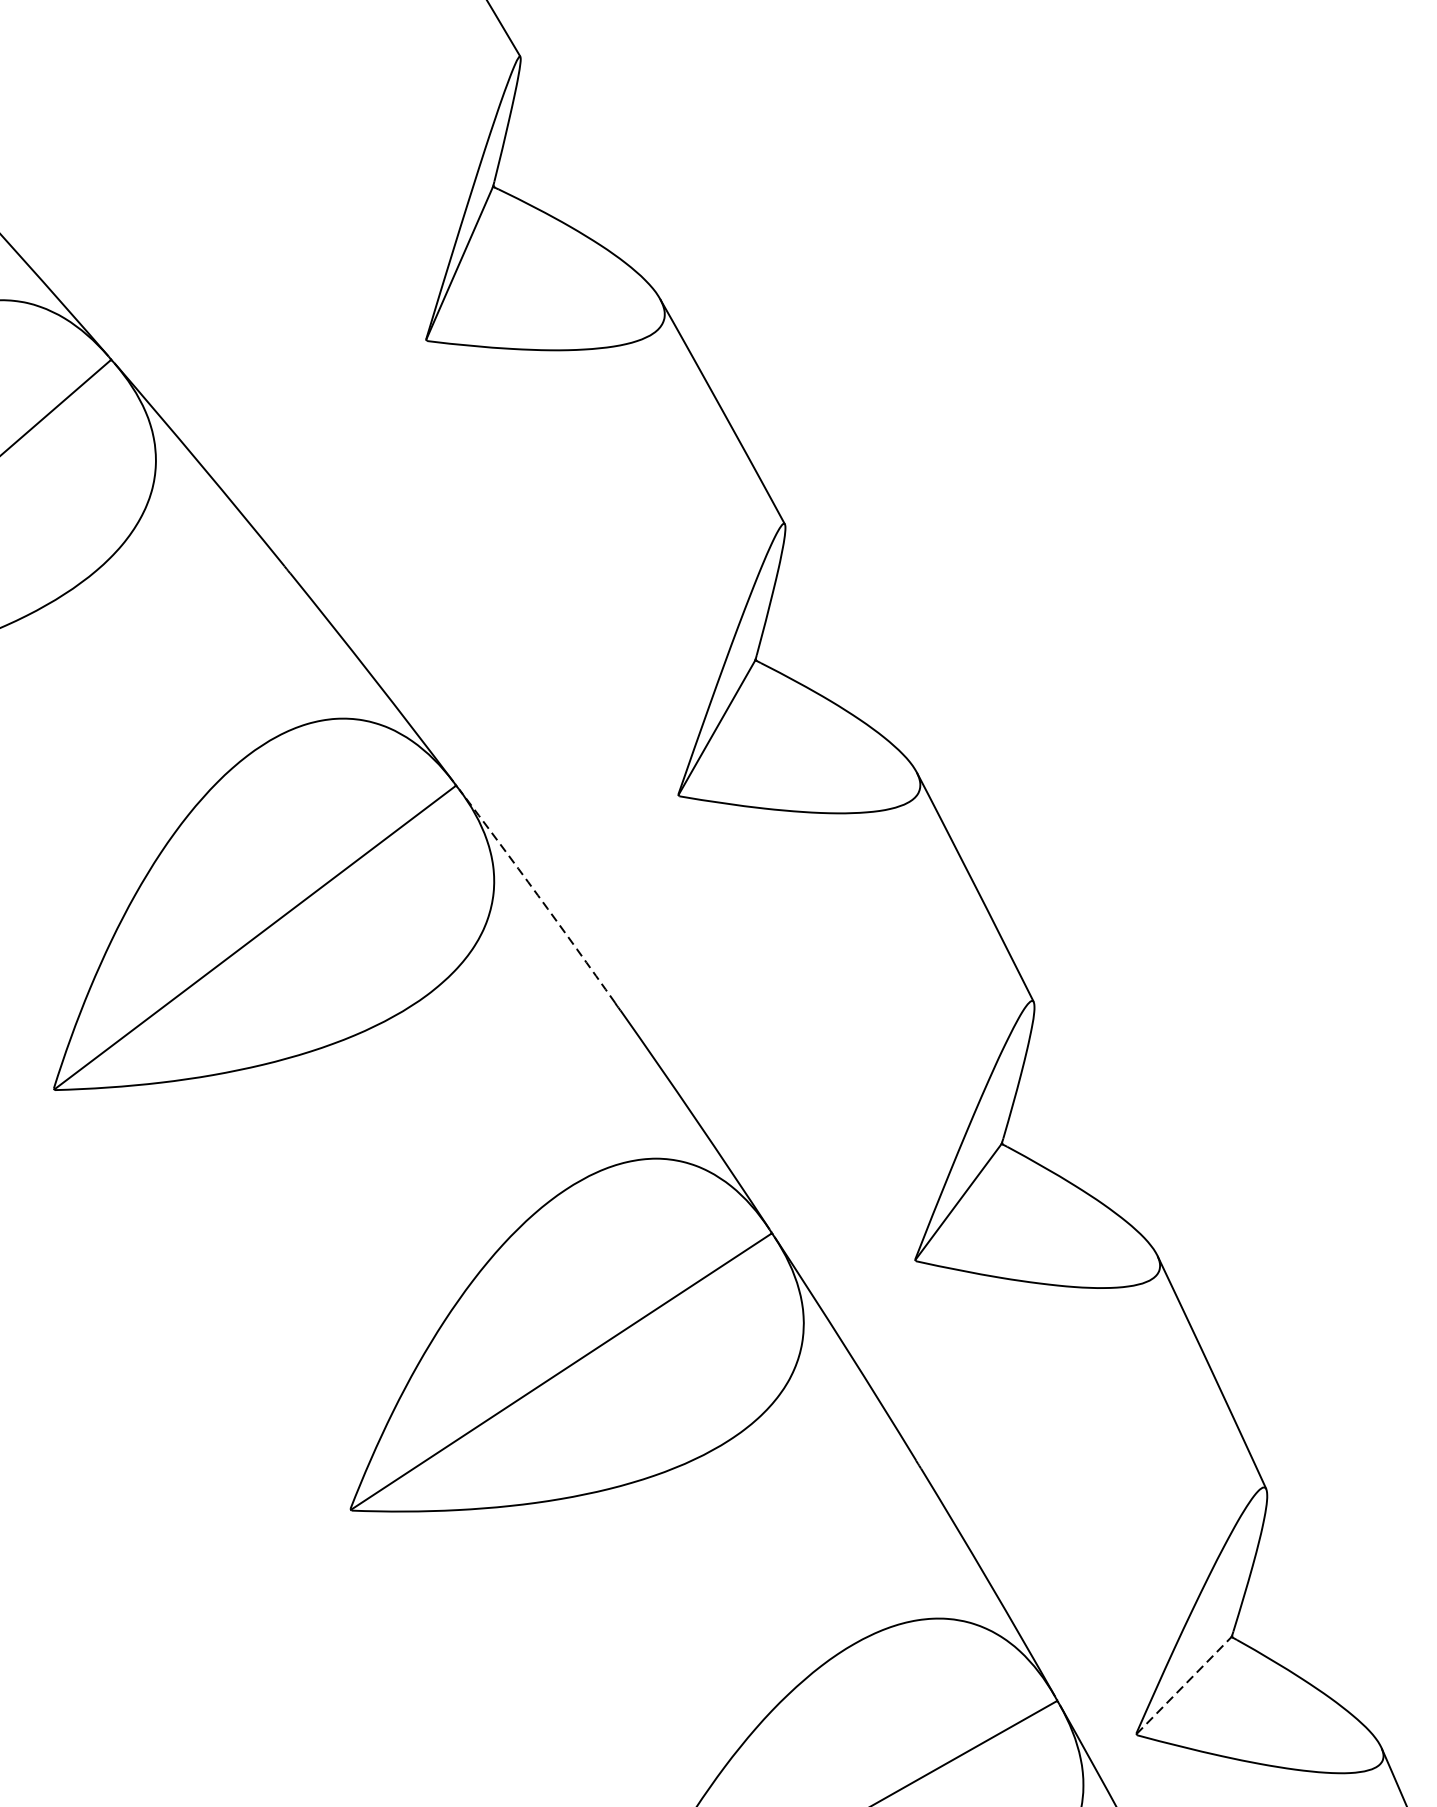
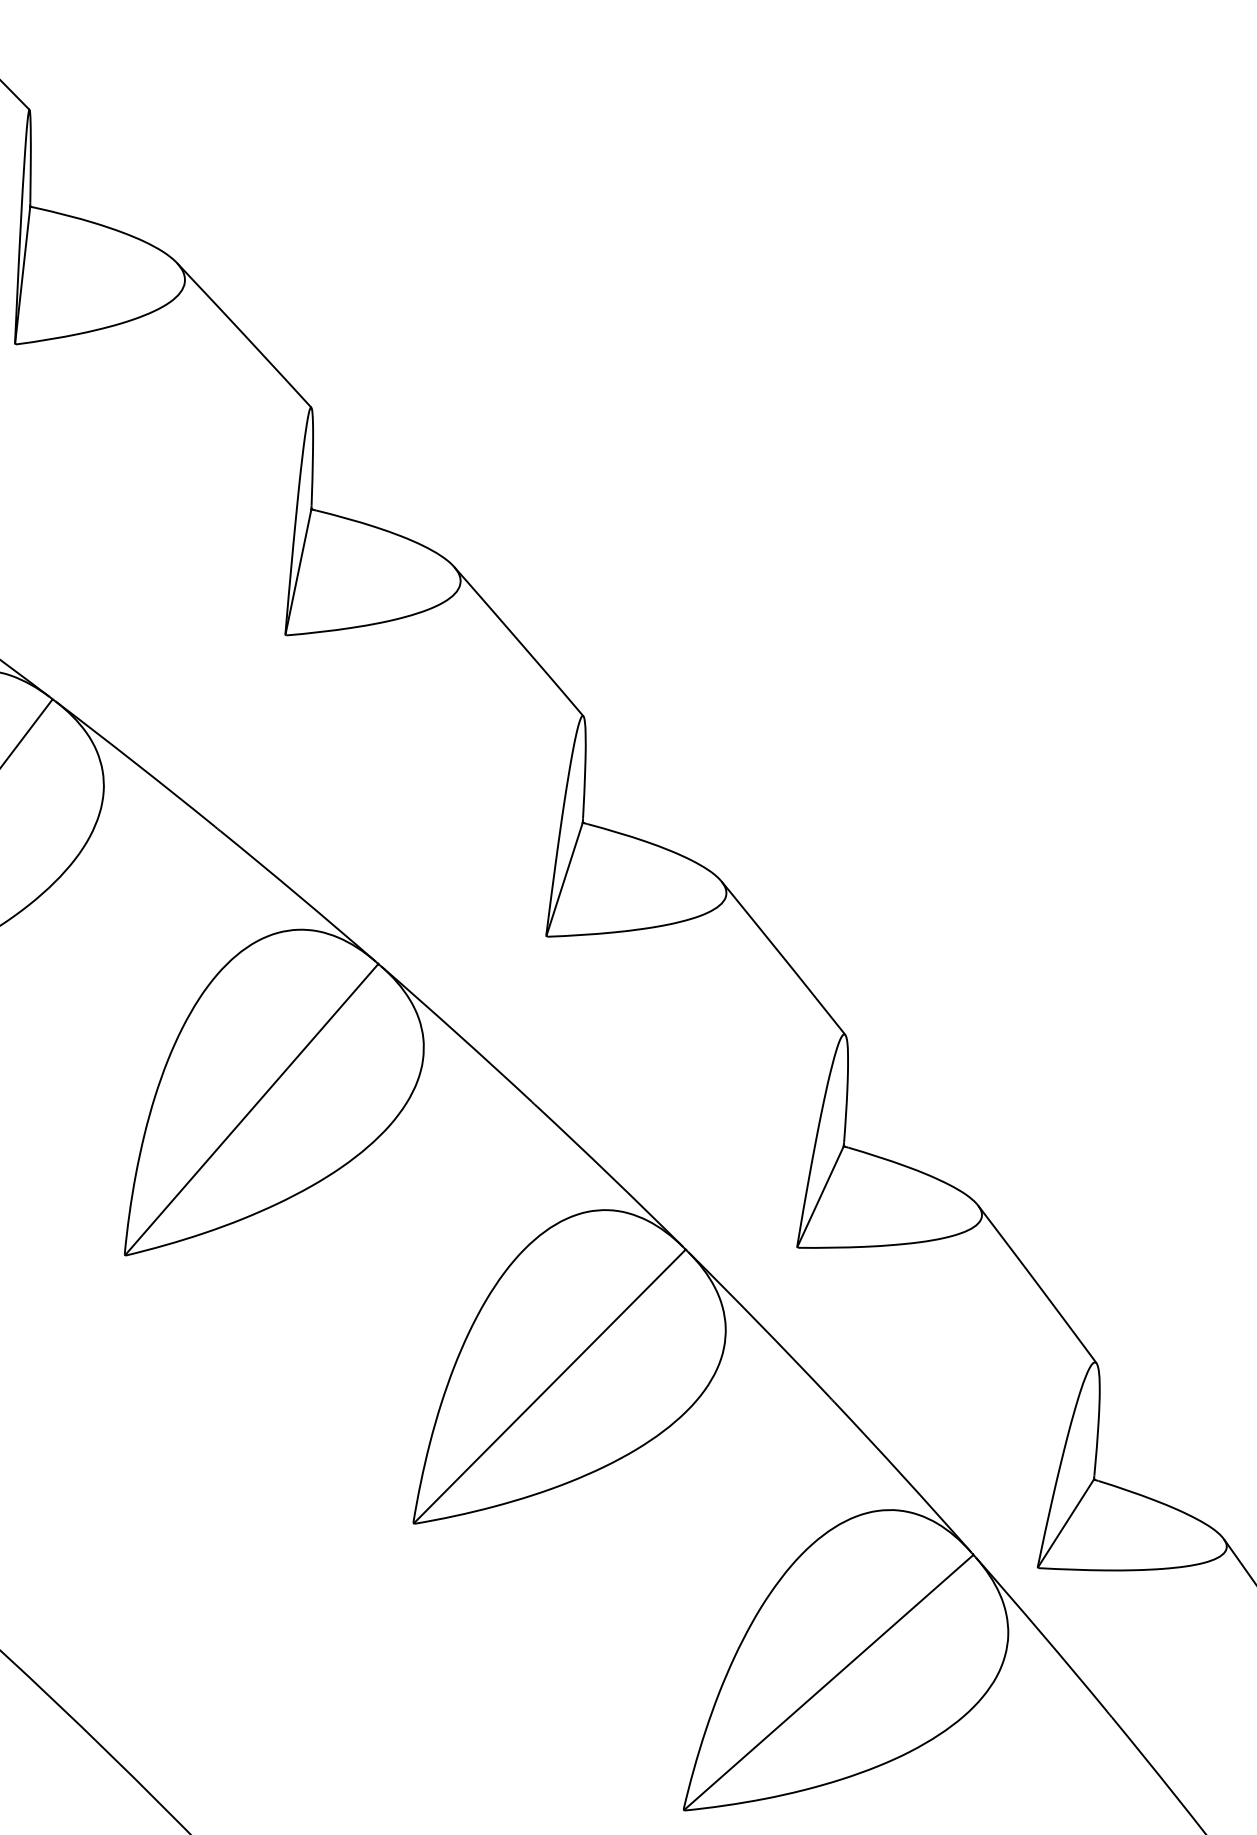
arc: (538, 895) -> (457, 1033), dashed -> solid
line: (1183, 1685) -> (1065, 1523), dashed -> solid

